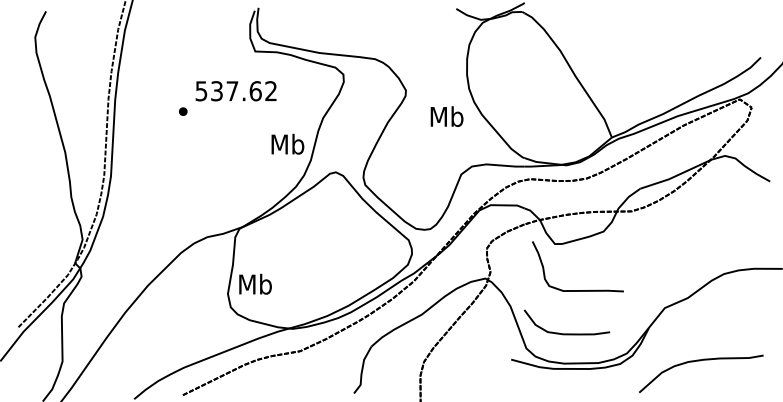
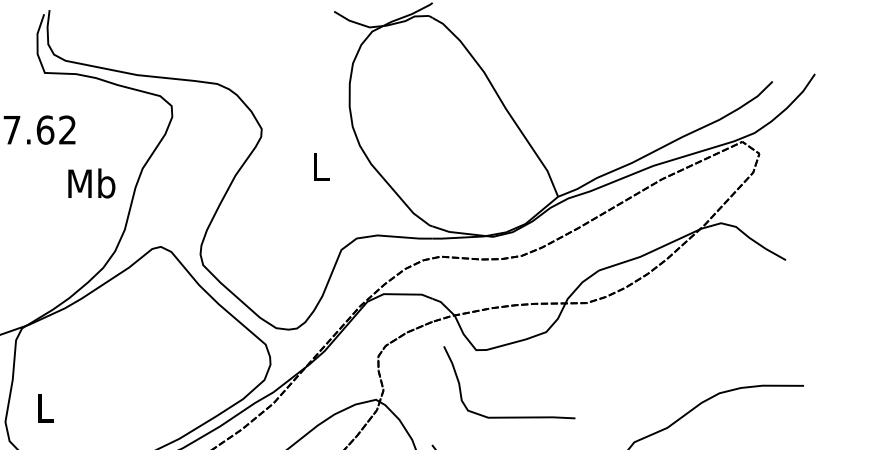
text: (446, 116) -> (320, 166), Mb -> L
text: (287, 143) -> (91, 182), moved
text: (255, 283) -> (45, 406), Mb -> L

